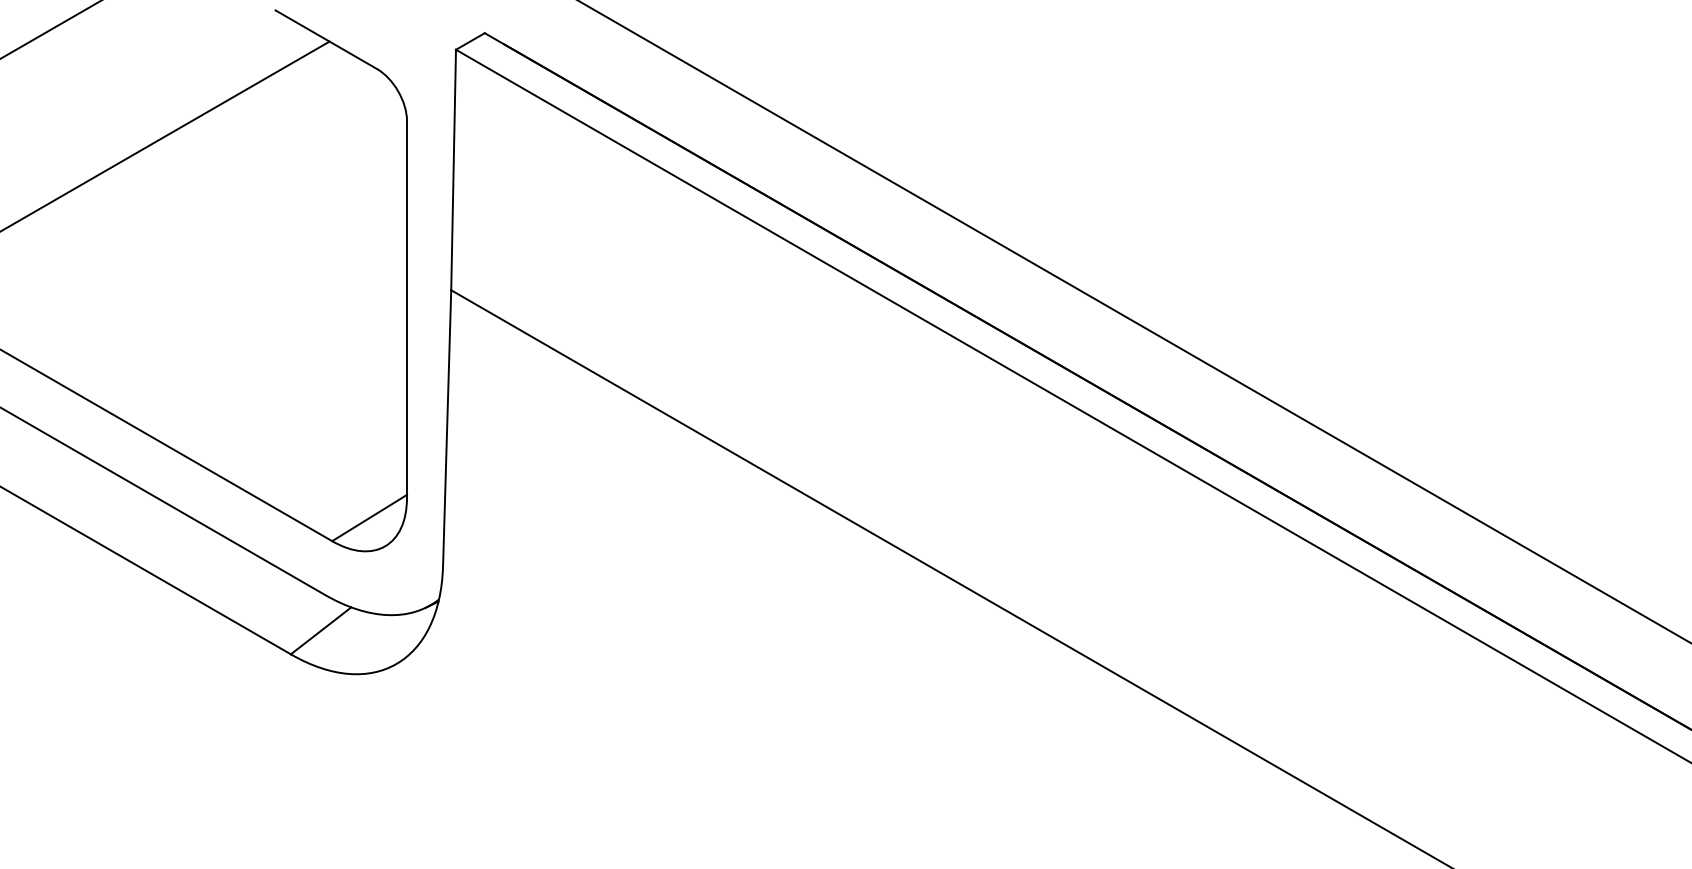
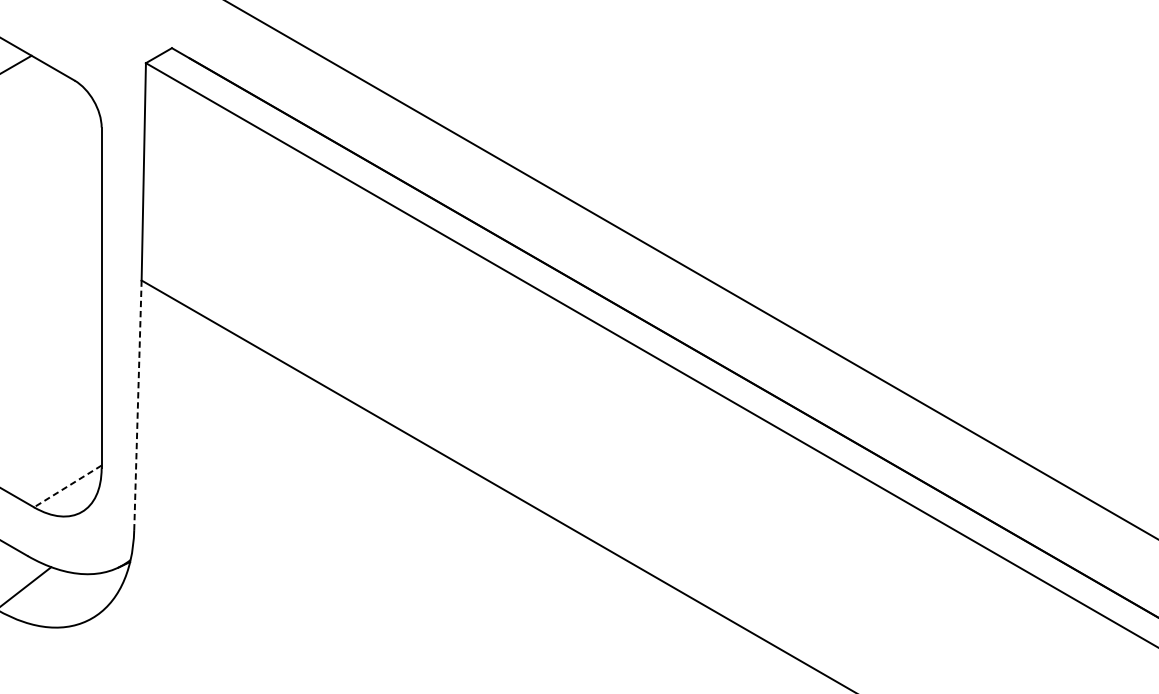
line: (447, 428) -> (138, 405), solid -> dashed
line: (369, 518) -> (67, 486), solid -> dashed

